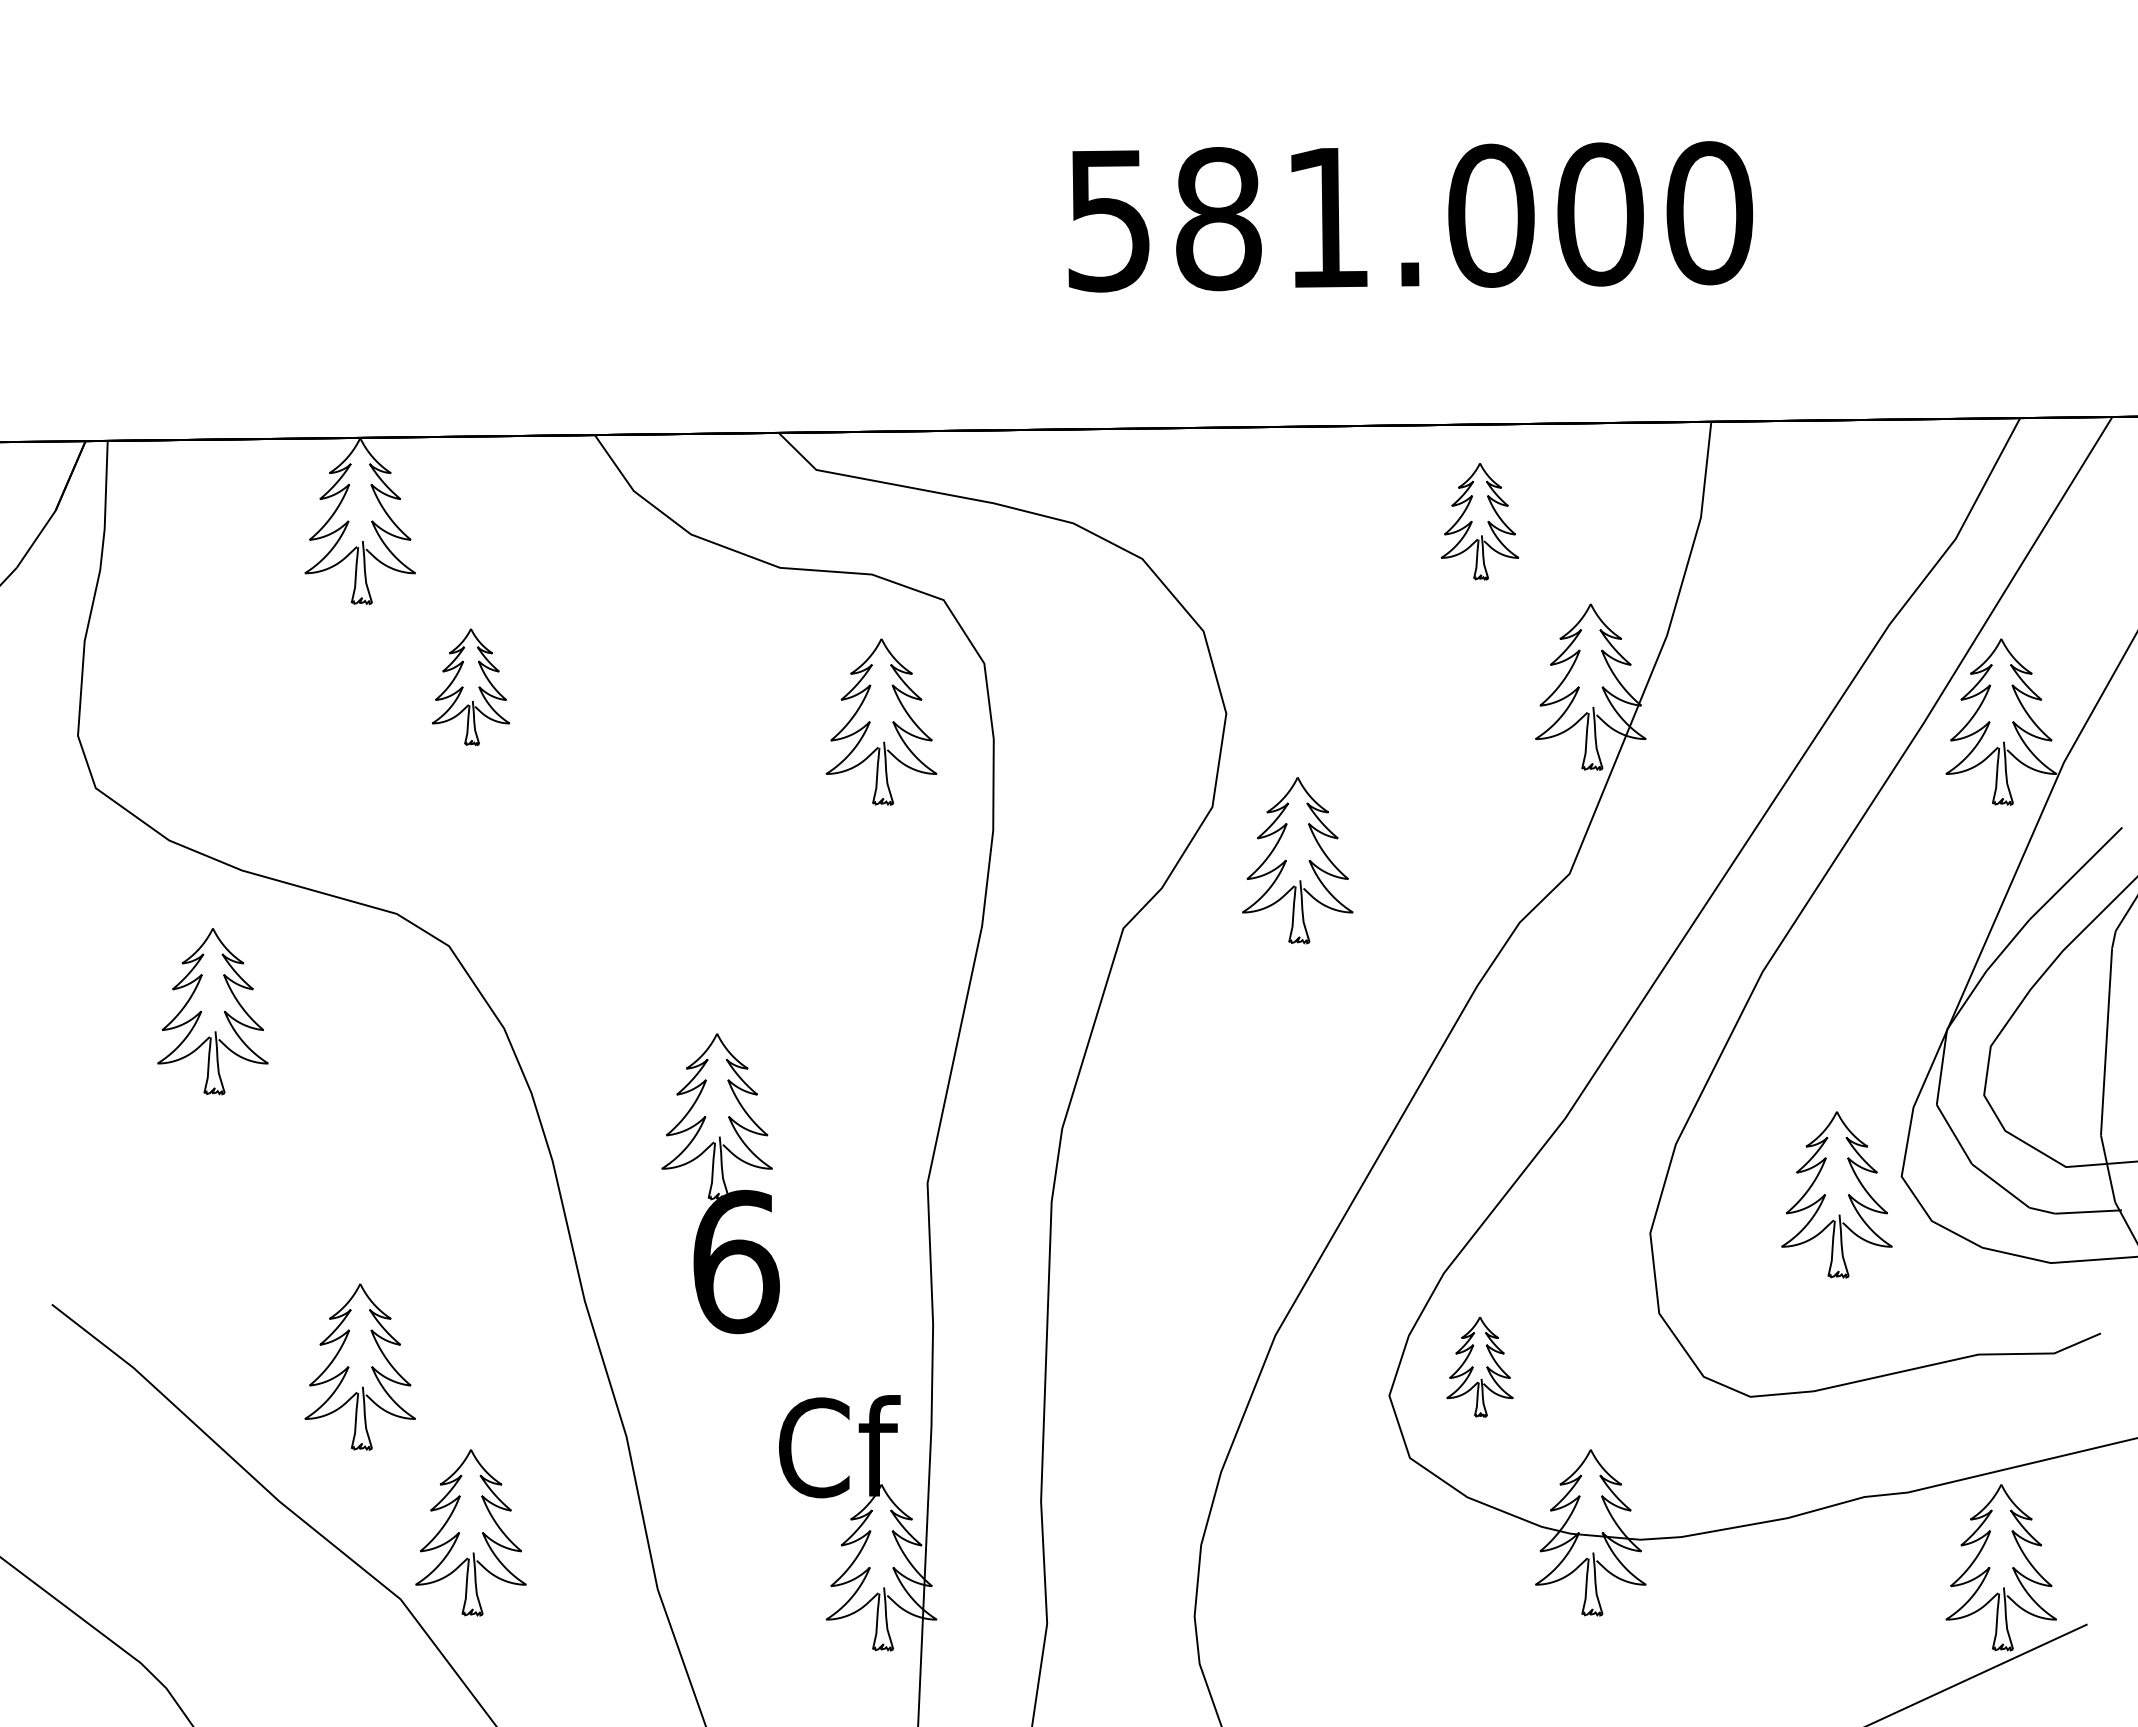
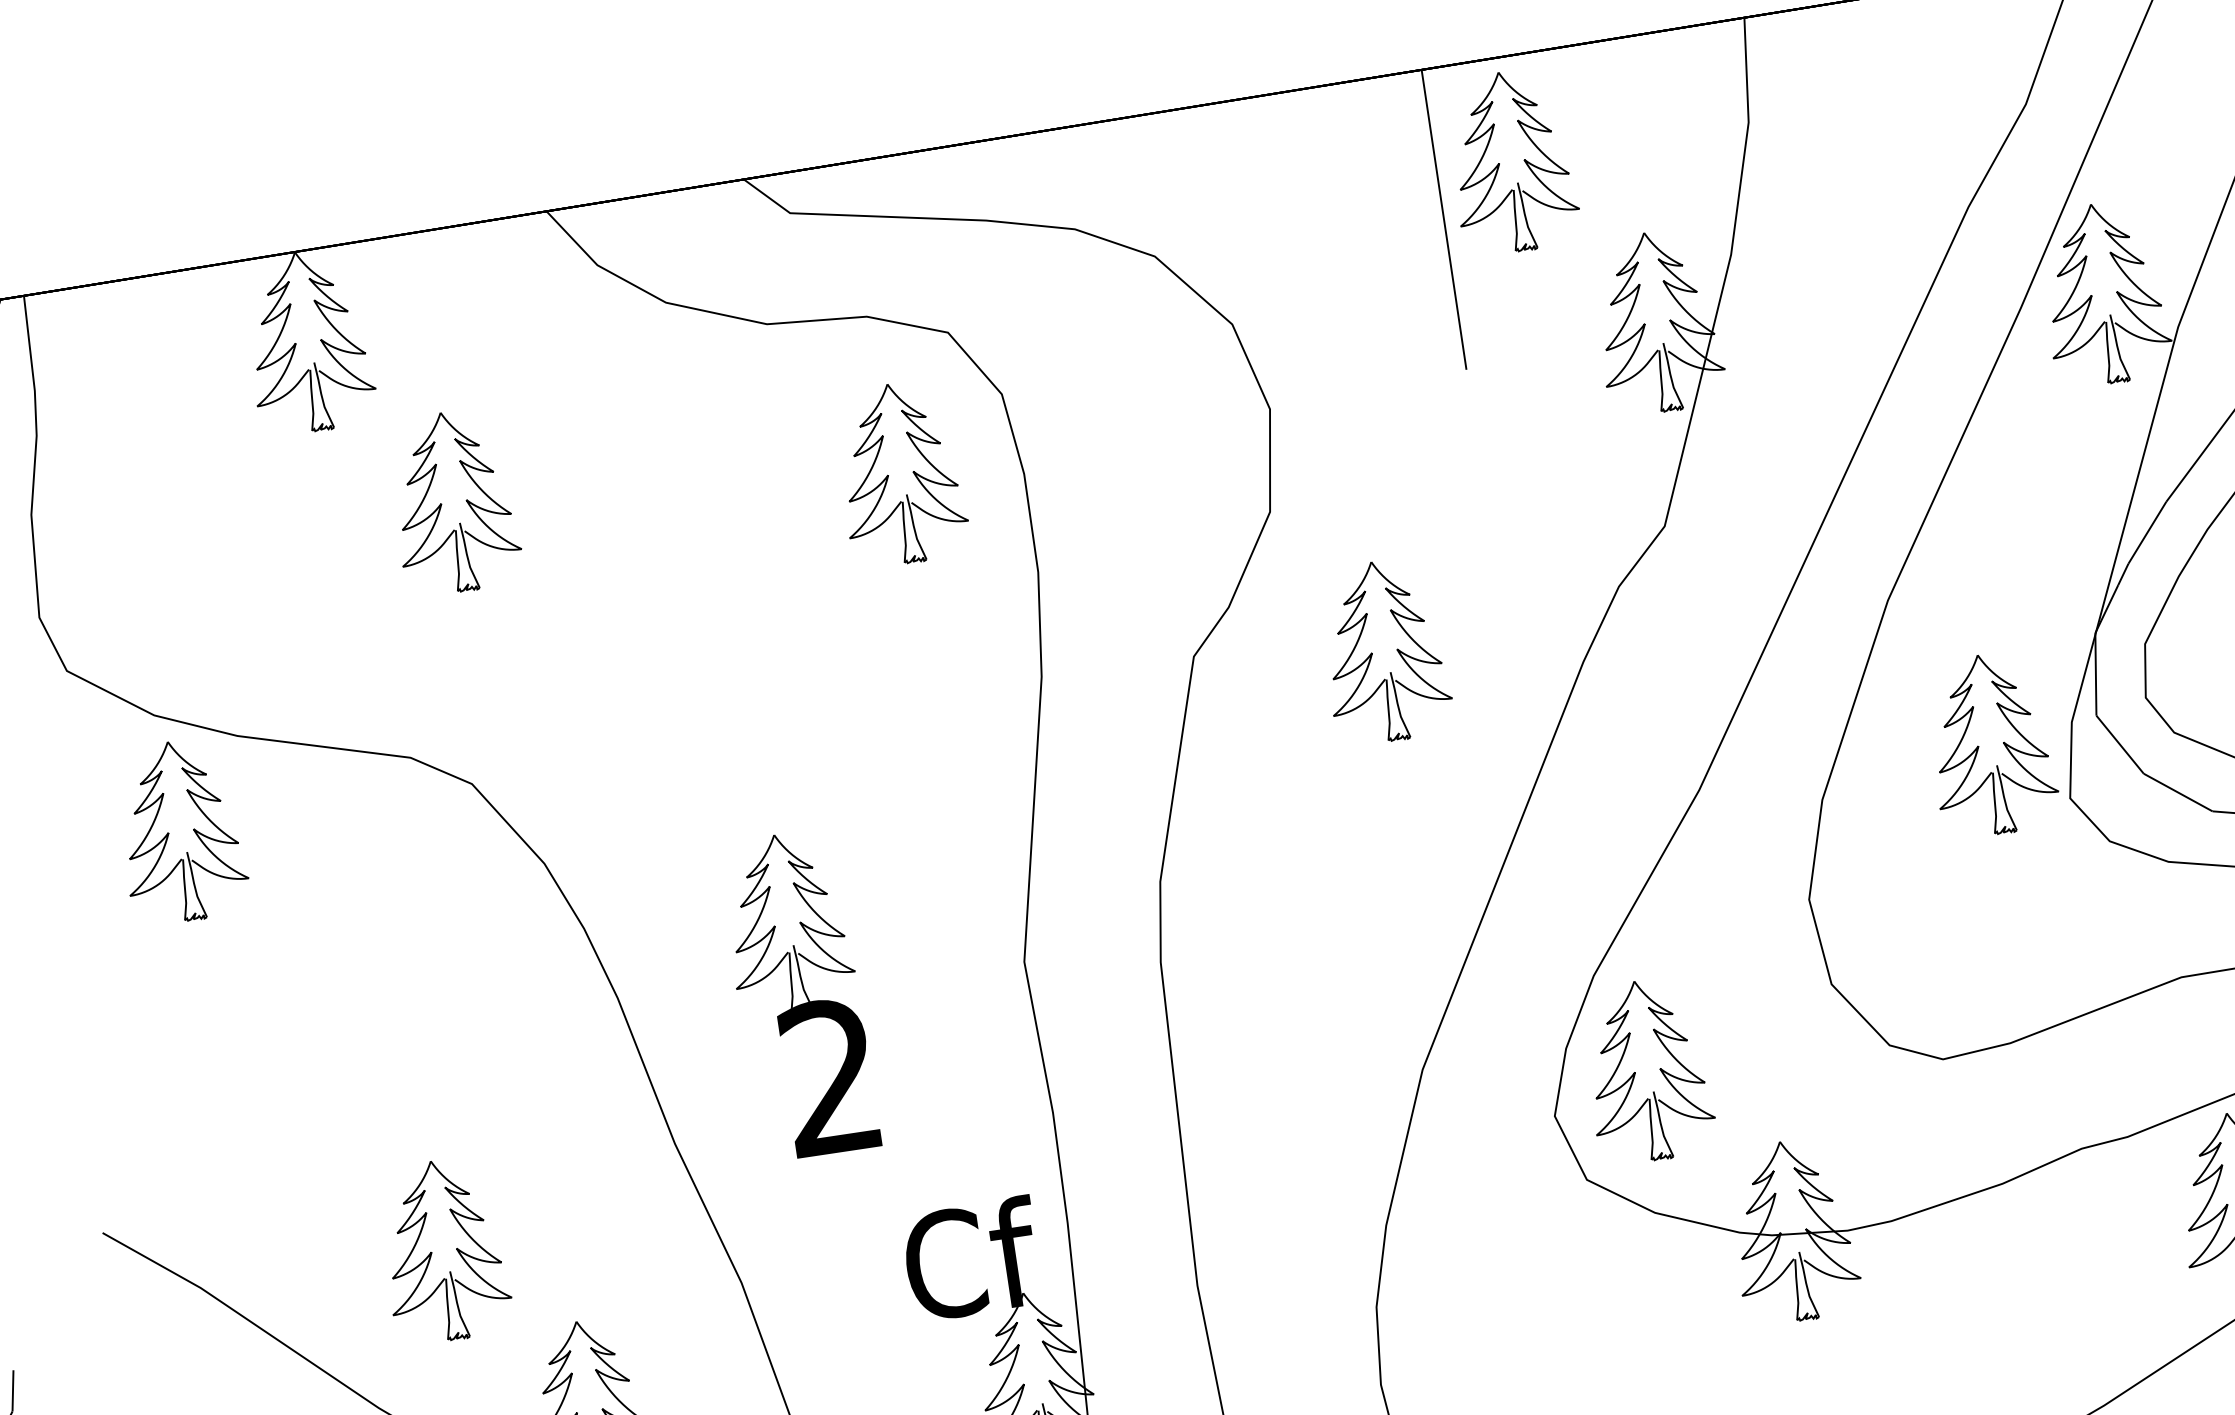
part: (1479, 521) -> (1511, 162), size x1.43
line: (1410, 564) -> (1444, 219), added
part: (470, 686) -> (453, 501), size x1.43
part: (1297, 860) -> (1384, 651), moved
part: (212, 1011) -> (180, 831), moved
part: (1836, 1194) -> (1990, 744), moved
text: (736, 1261) -> (831, 1076), 6 -> 2
part: (1479, 1366) -> (1646, 1070), size x1.67

